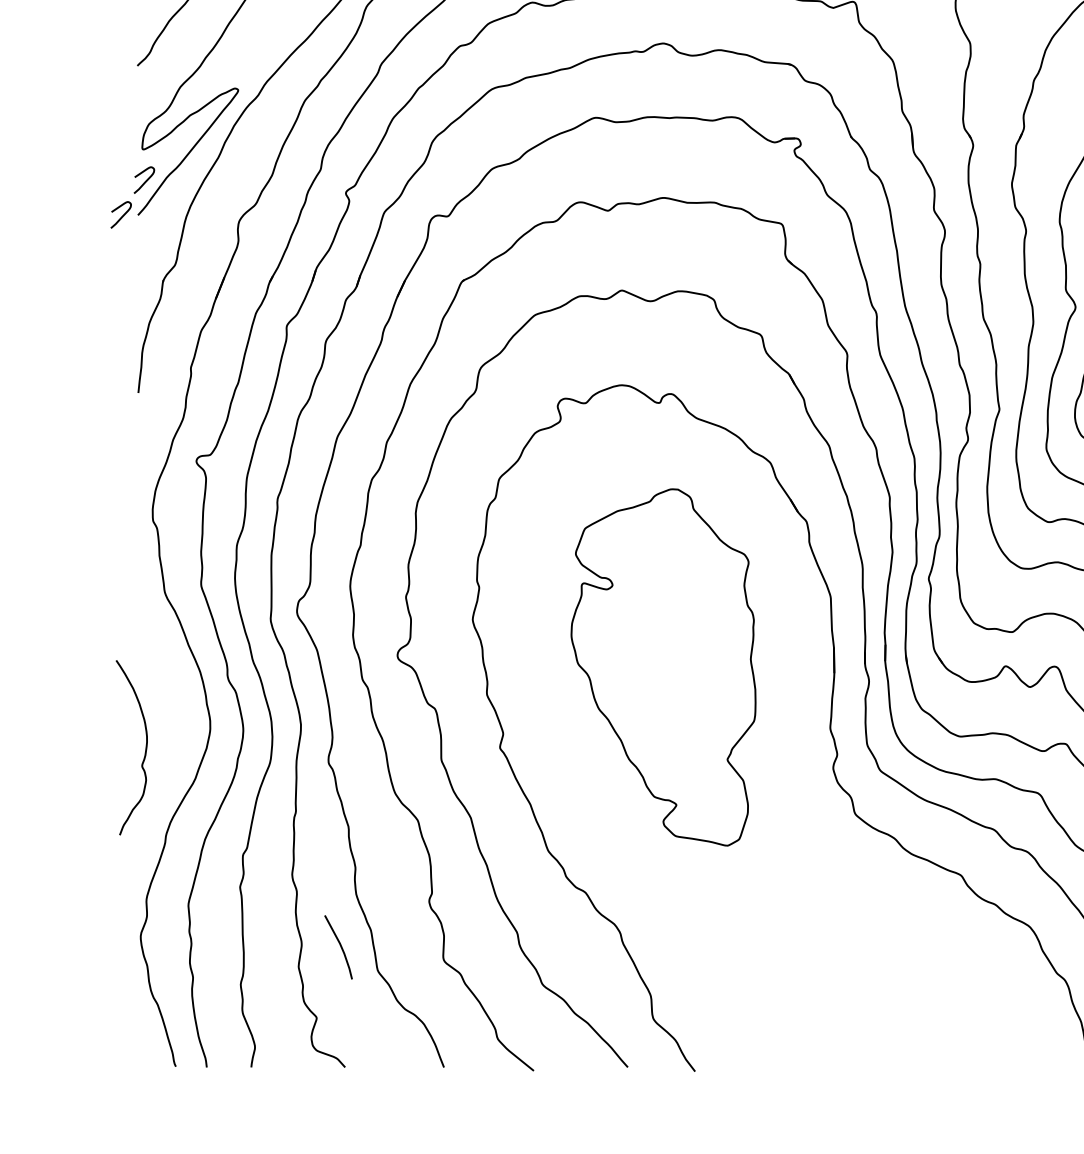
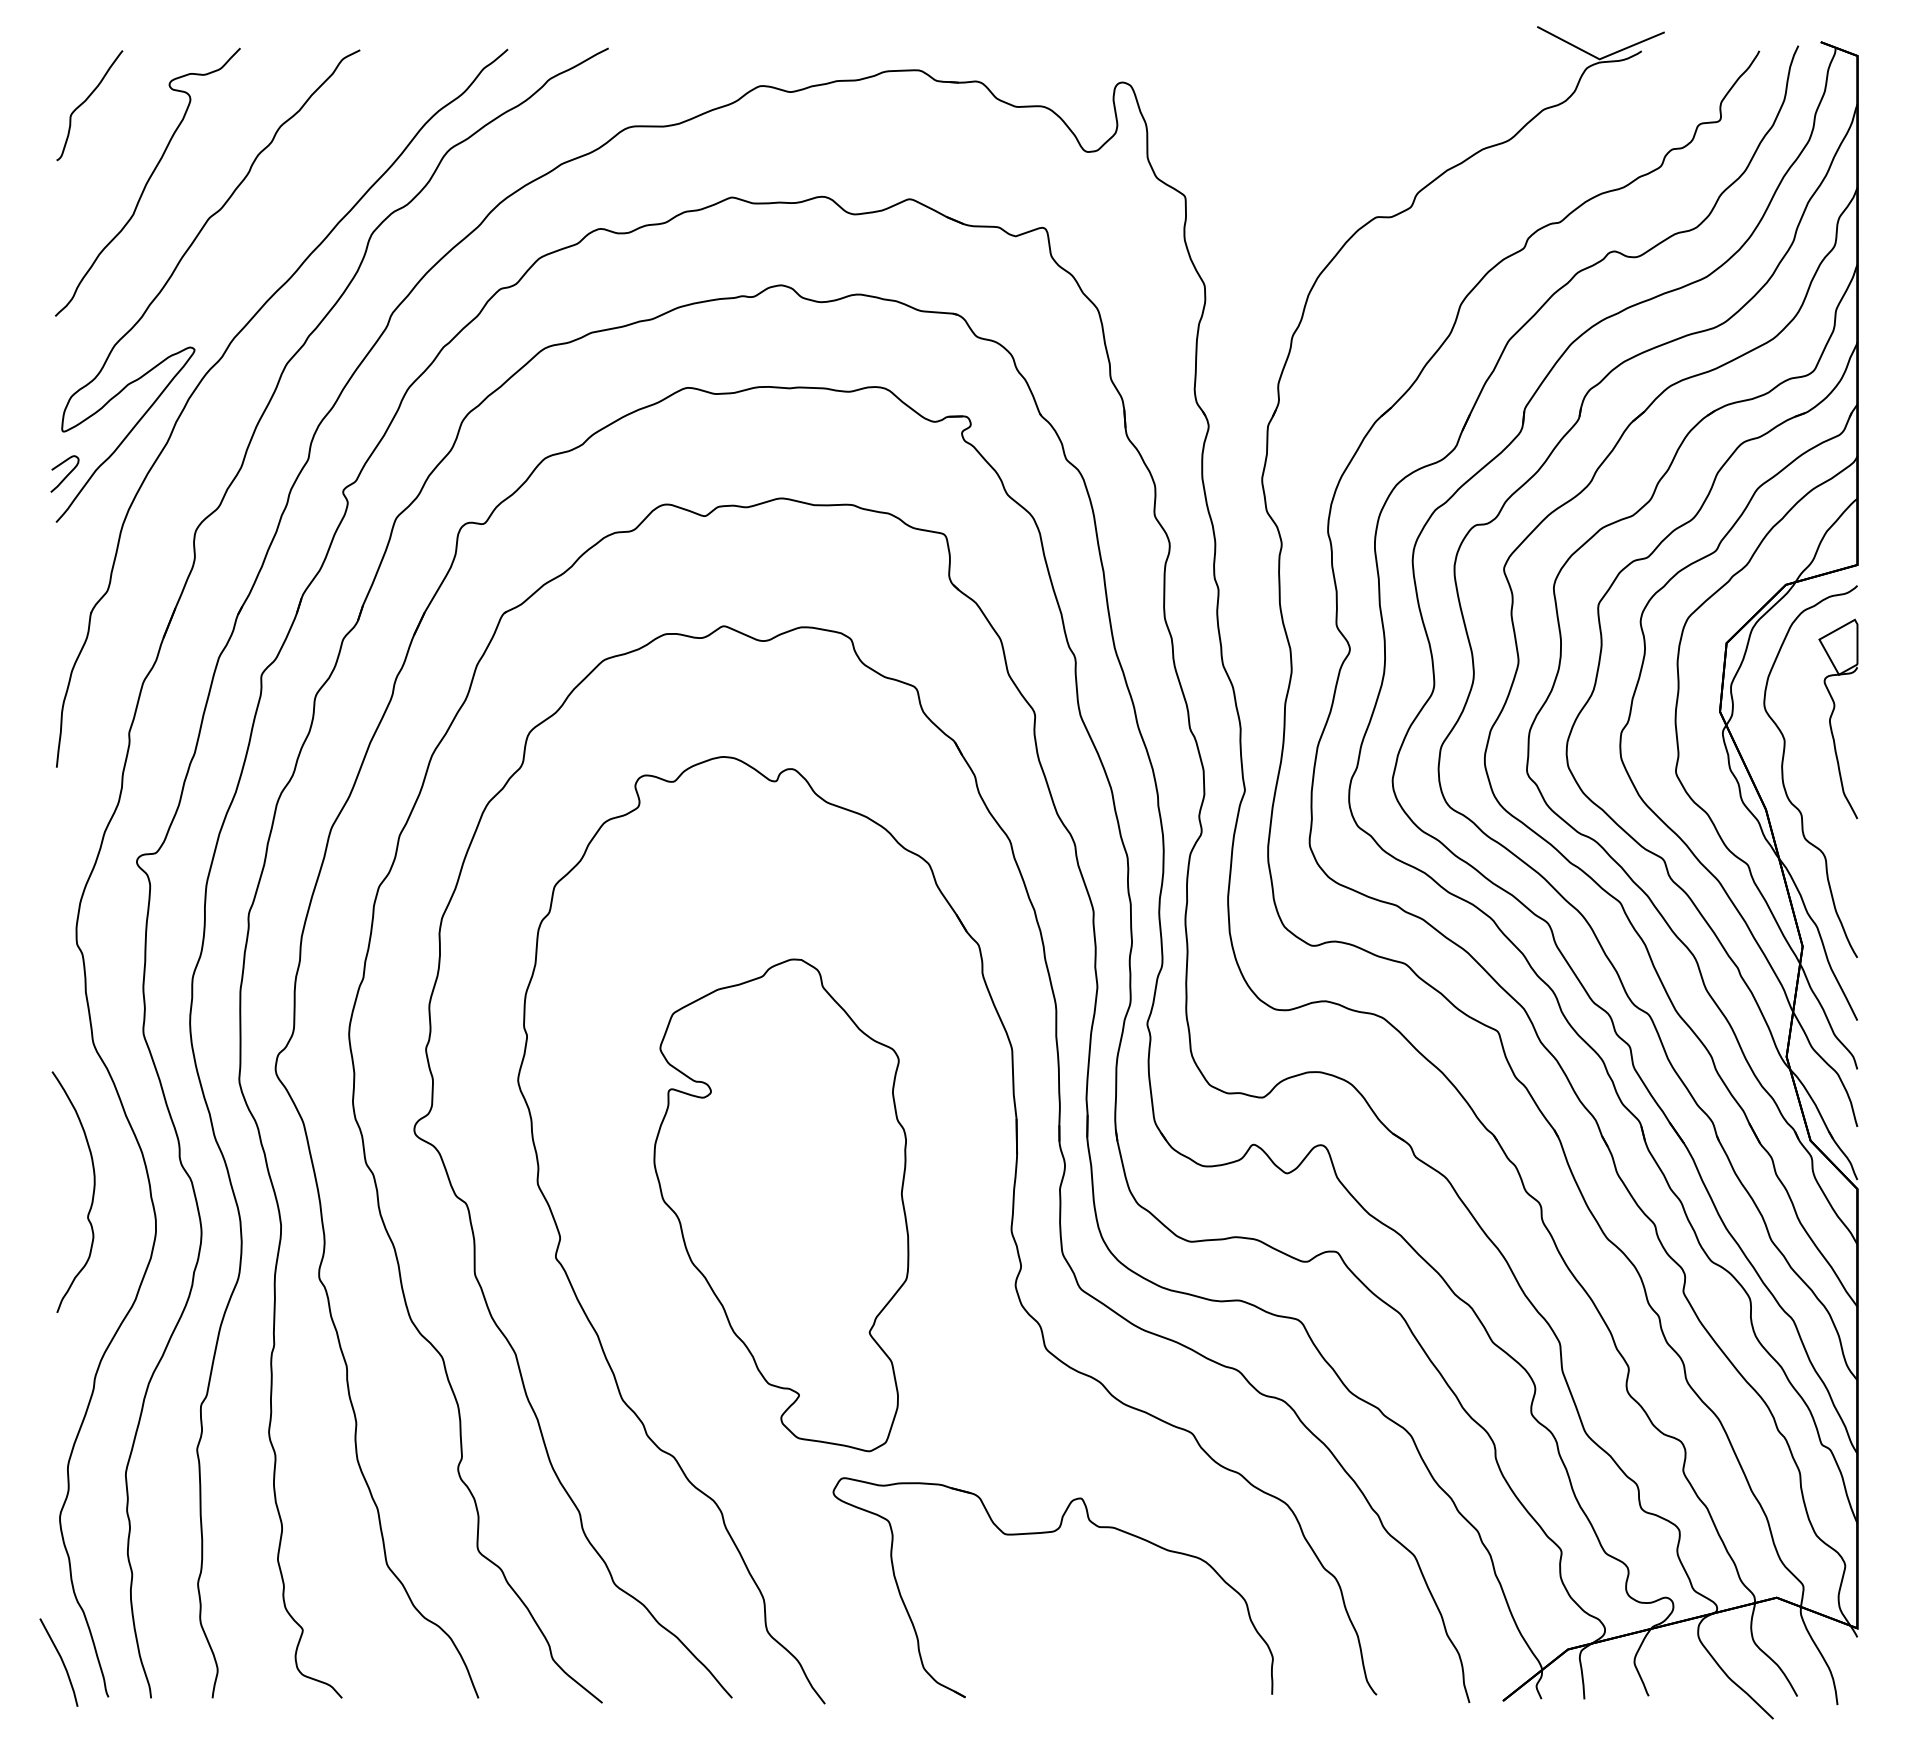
curve: (122, 216) -> (34, 523), removed
part: (663, 667) -> (781, 1205), moved
curve: (145, 748) -> (92, 1193), moved
line: (340, 946) -> (61, 1661), moved
part: (857, 948) -> (1048, 1533), added

